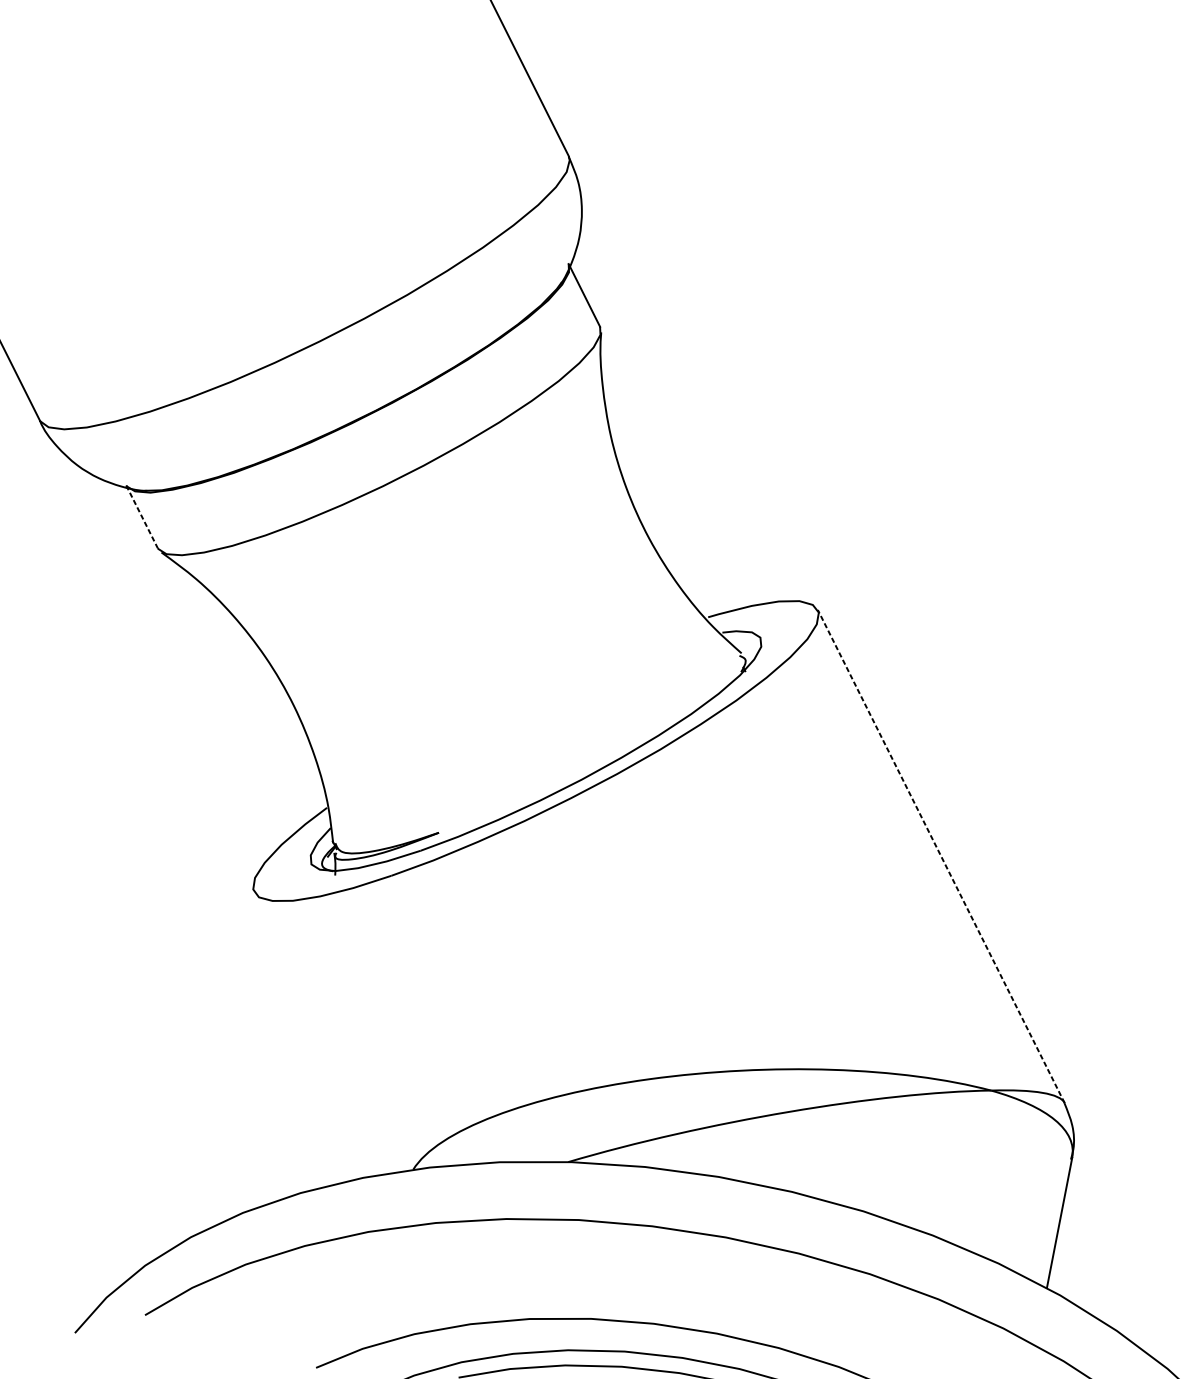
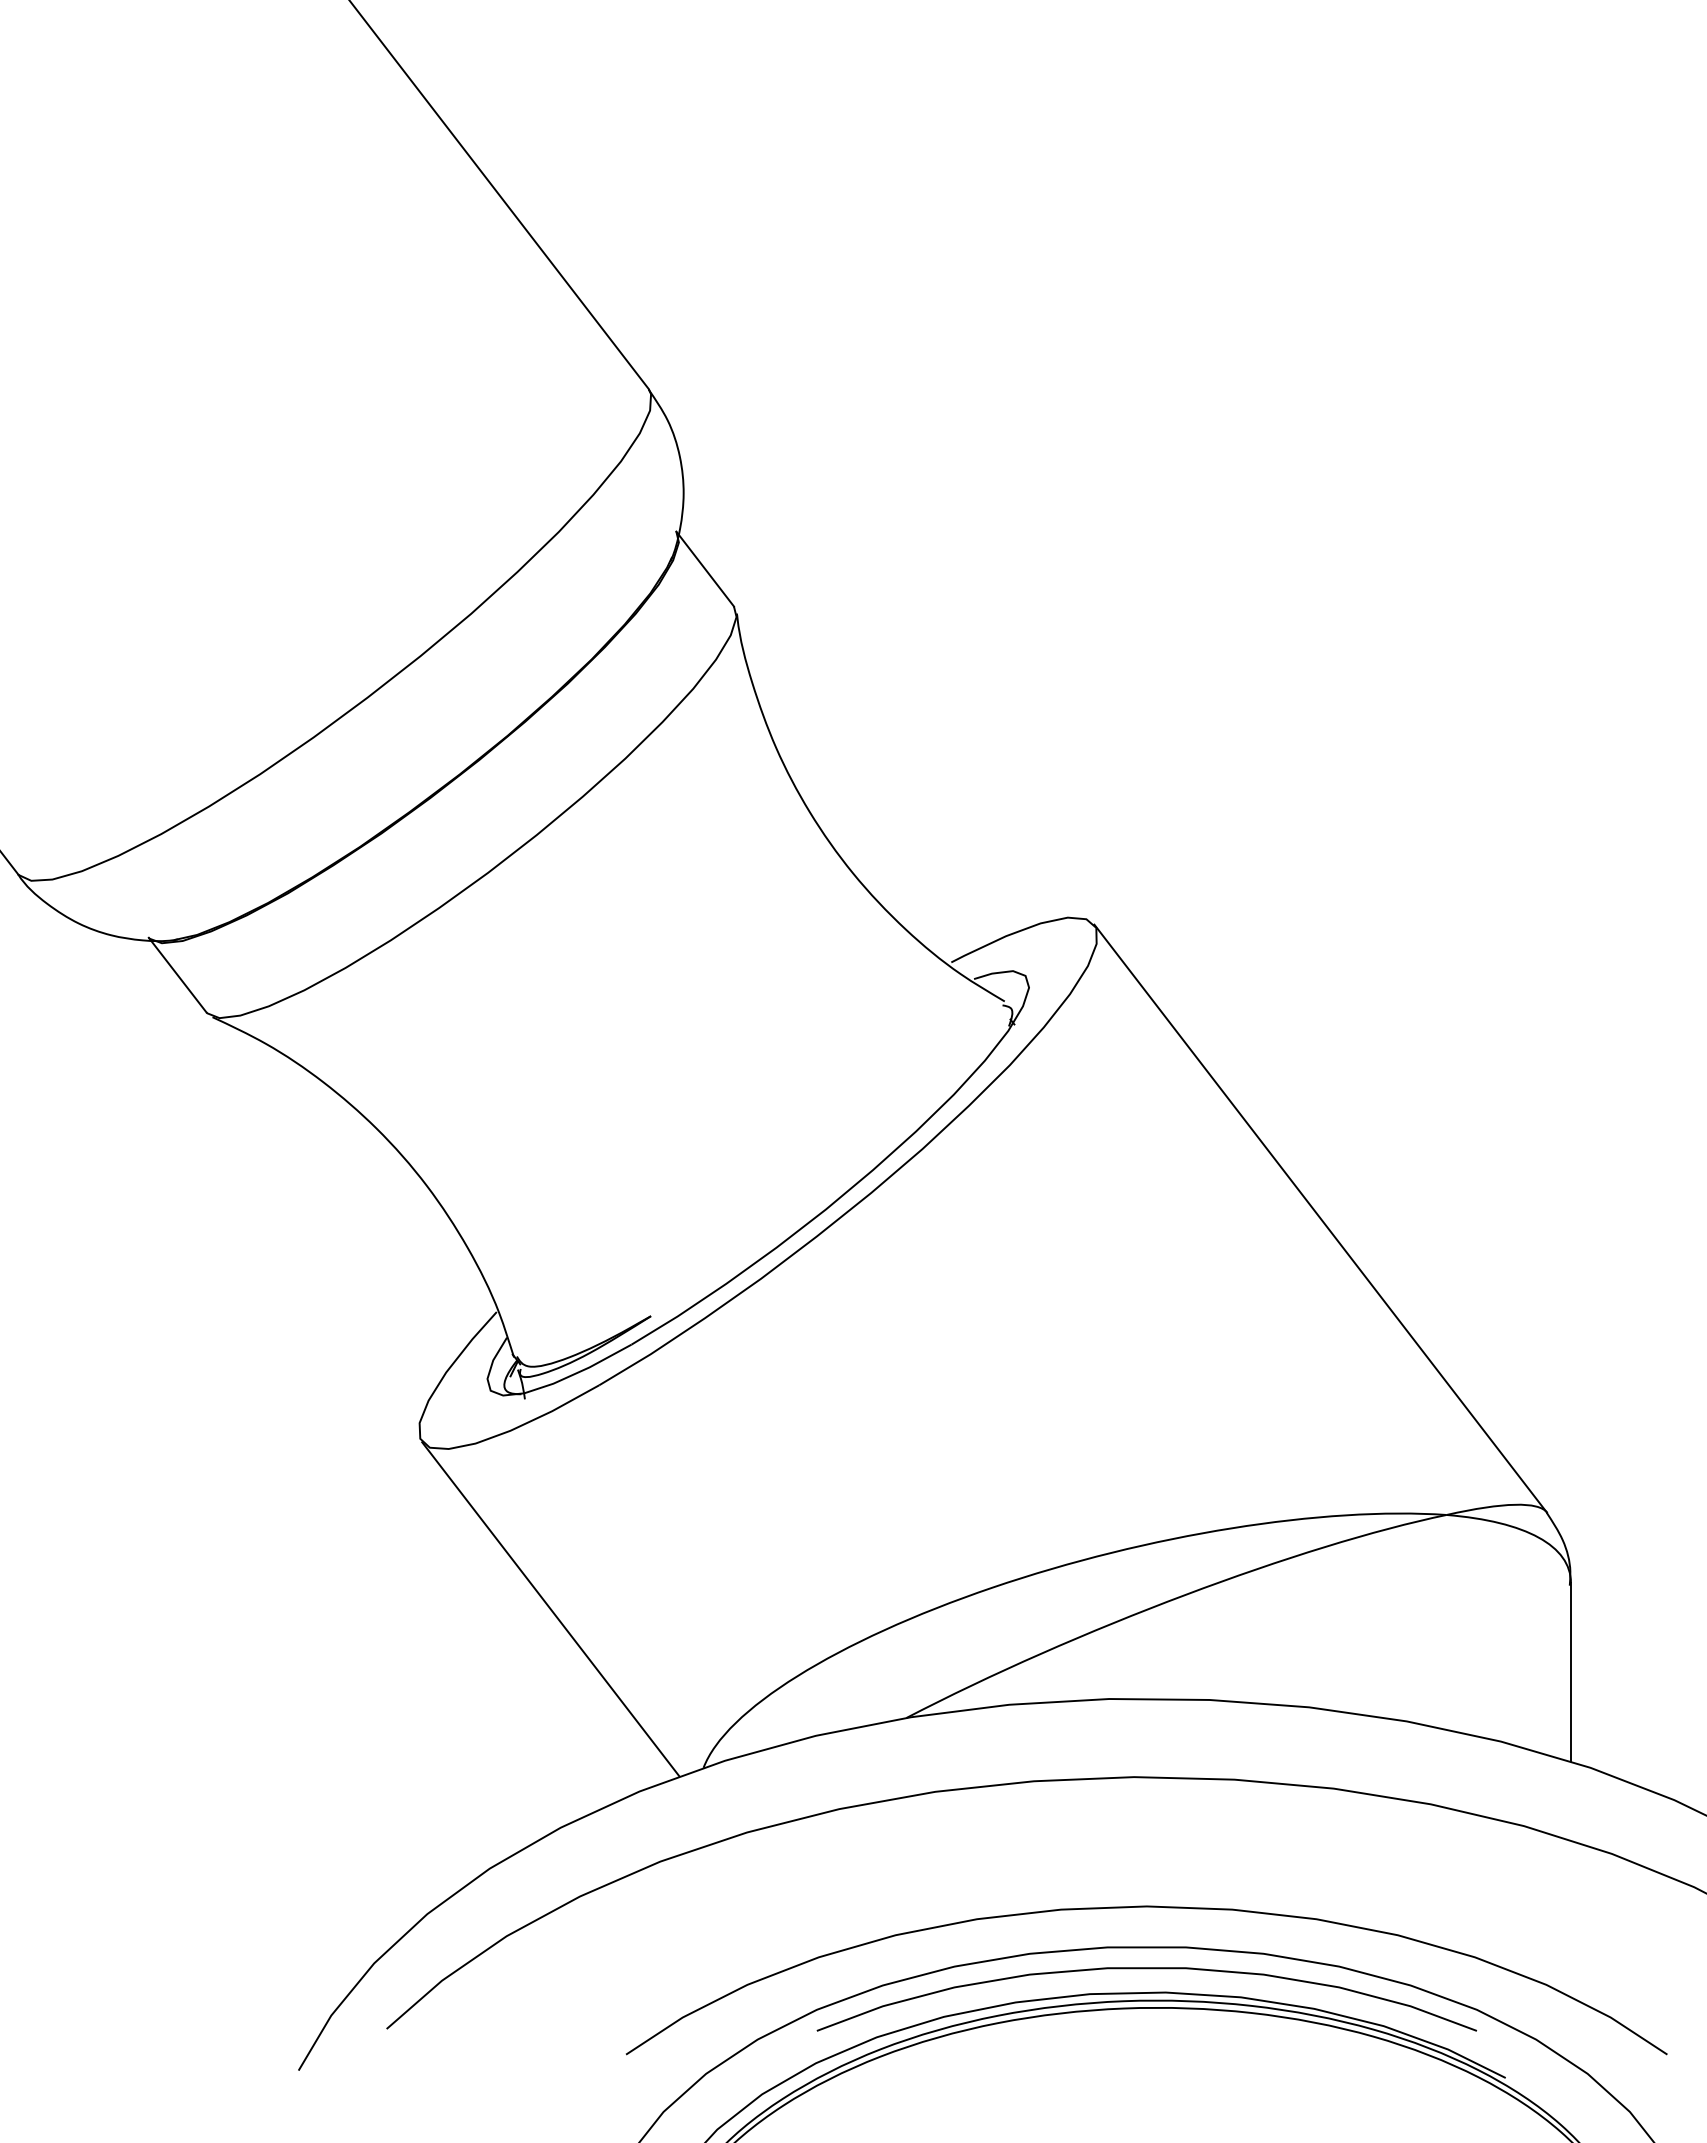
line: (141, 517) -> (177, 975), dashed -> solid
line: (941, 856) -> (1320, 1218), dashed -> solid
line: (324, 1032) -> (550, 1609), added

